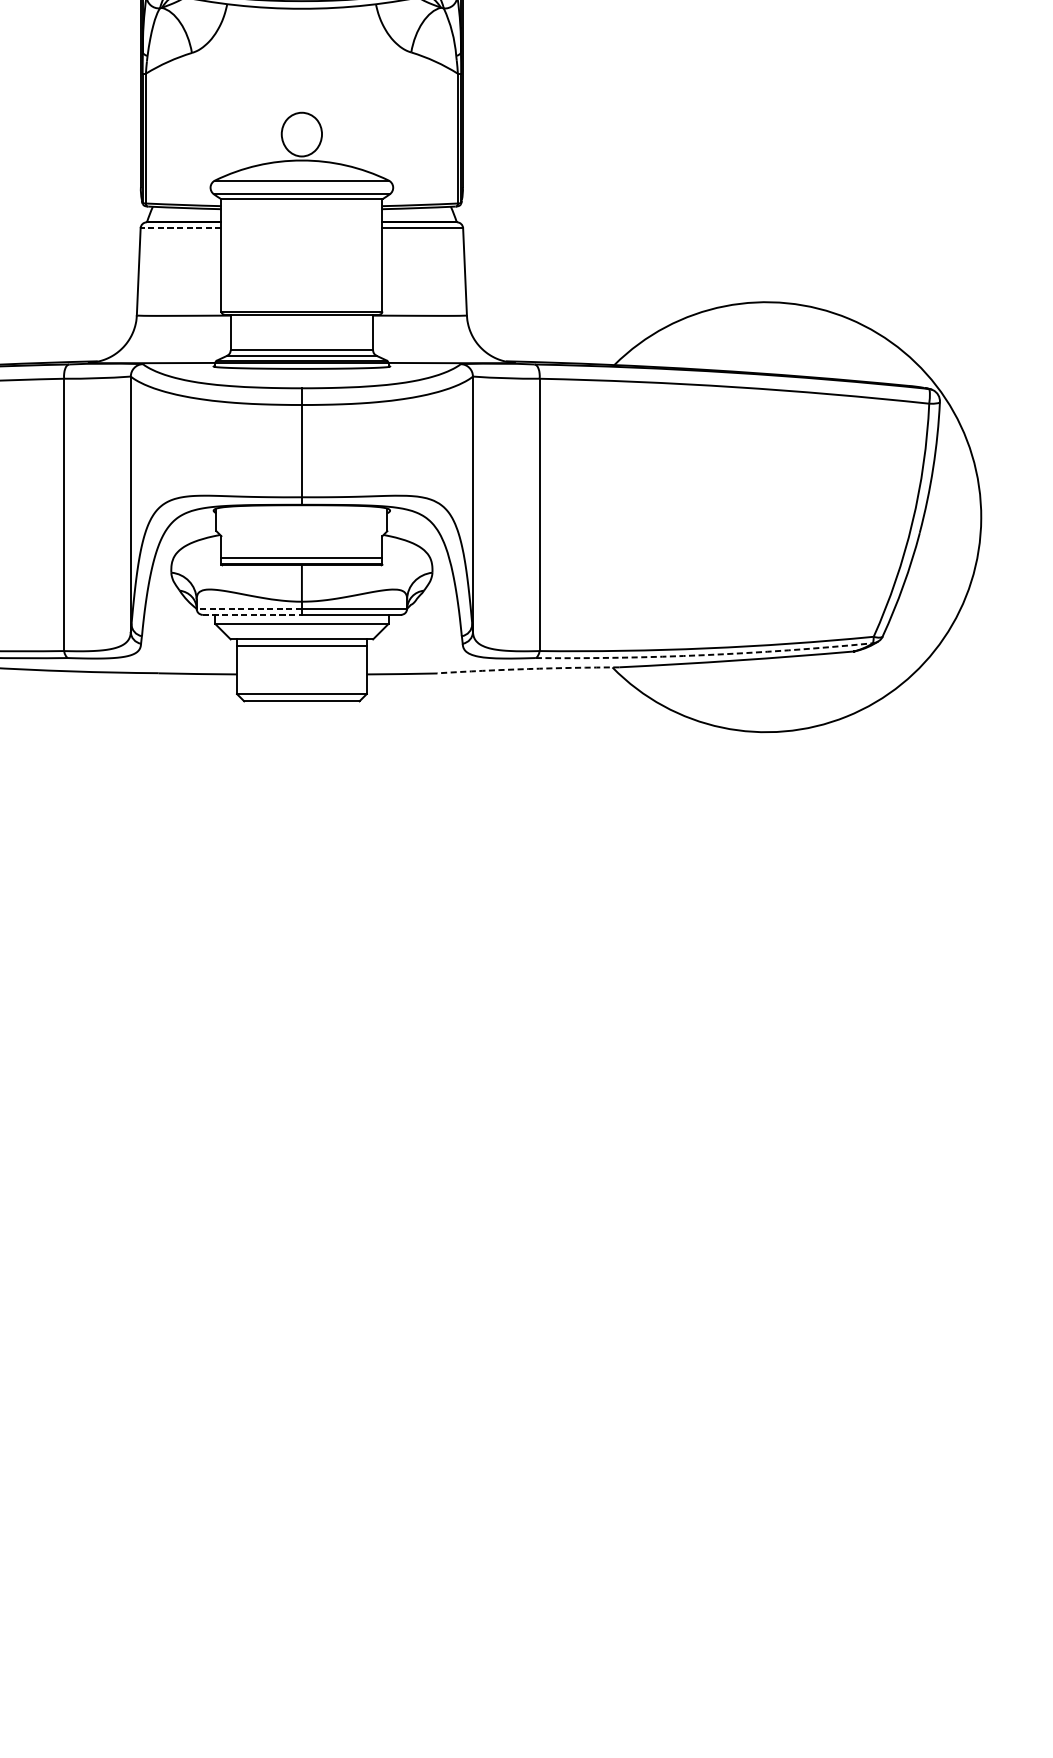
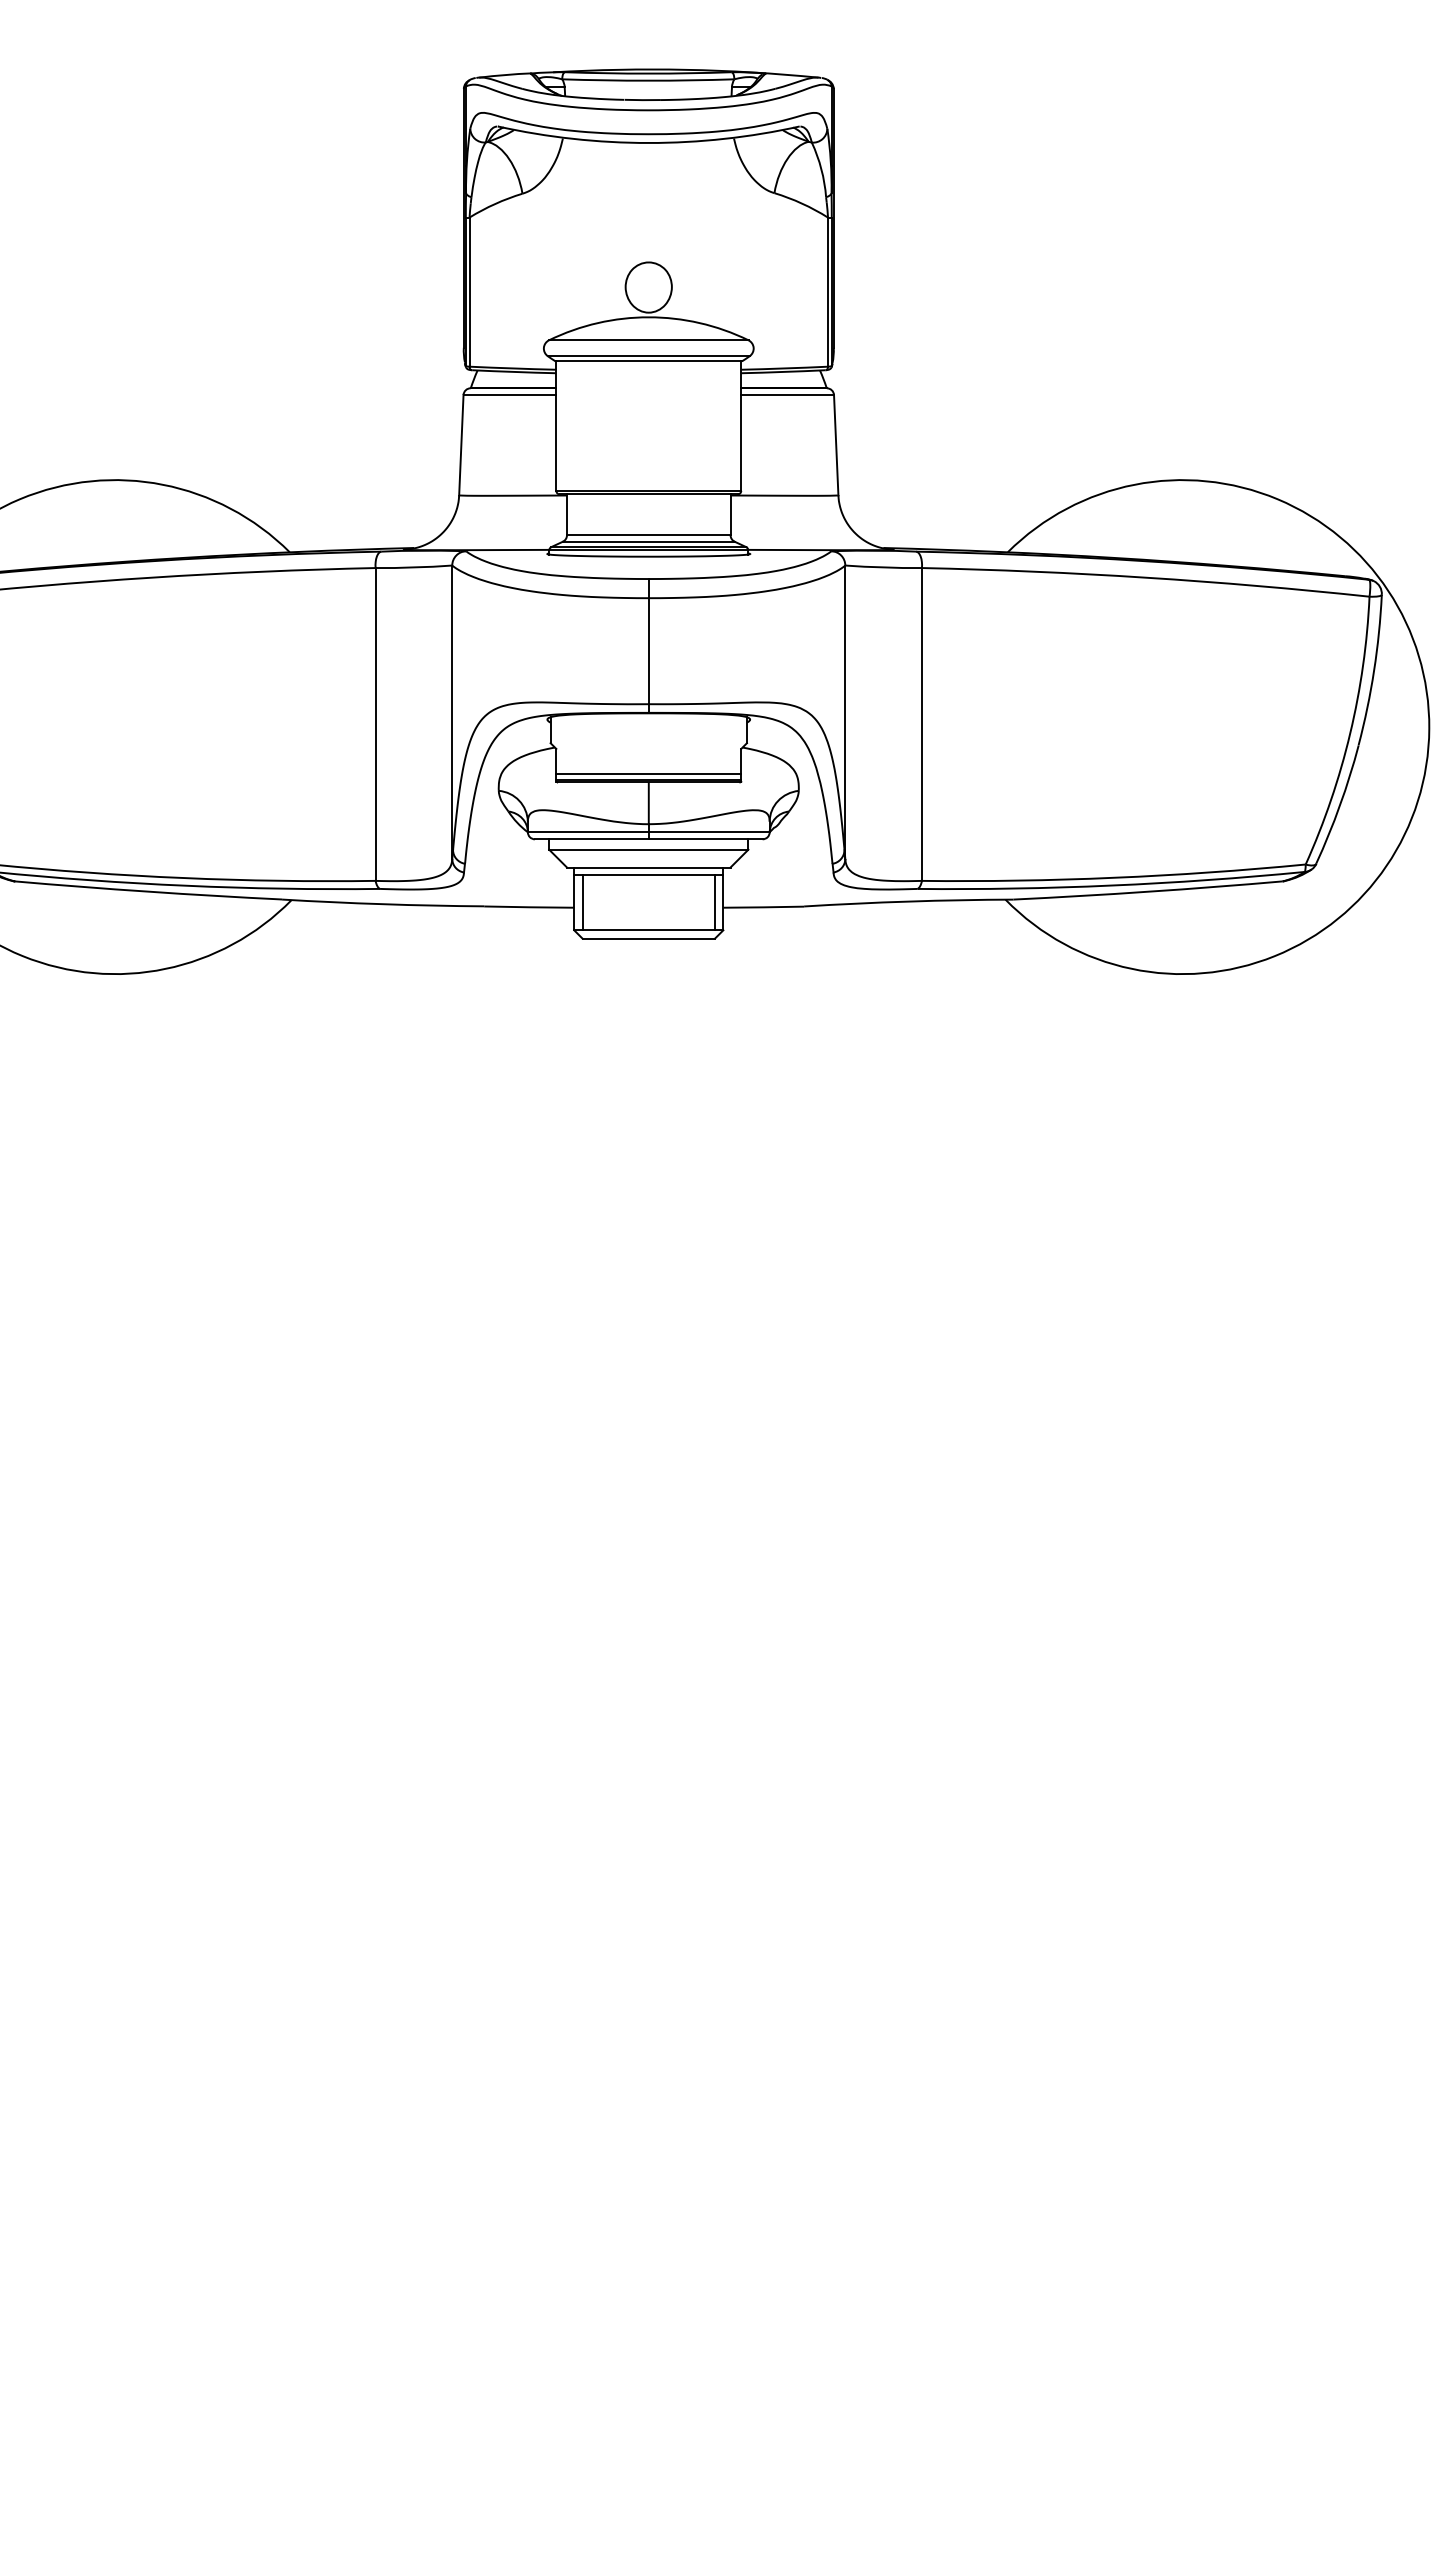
line: (180, 228) -> (509, 395), dashed -> solid
line: (248, 608) -> (587, 832), dashed -> solid
line: (252, 615) -> (591, 839), dashed -> solid
arc: (704, 655) -> (1111, 885), dashed -> solid
arc: (527, 668) -> (908, 901), dashed -> solid
line: (244, 669) -> (582, 902), added
line: (359, 669) -> (715, 902), added

